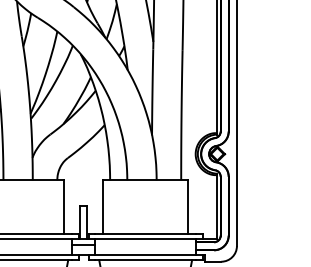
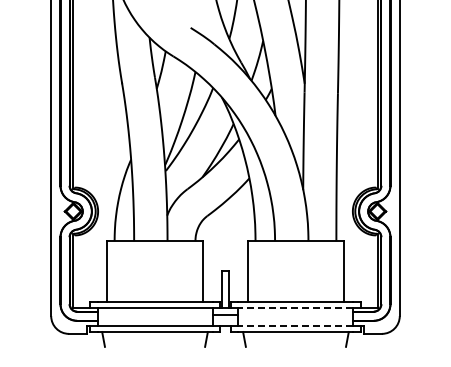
line: (145, 238) -> (295, 307), solid -> dashed
line: (145, 255) -> (295, 326), solid -> dashed

